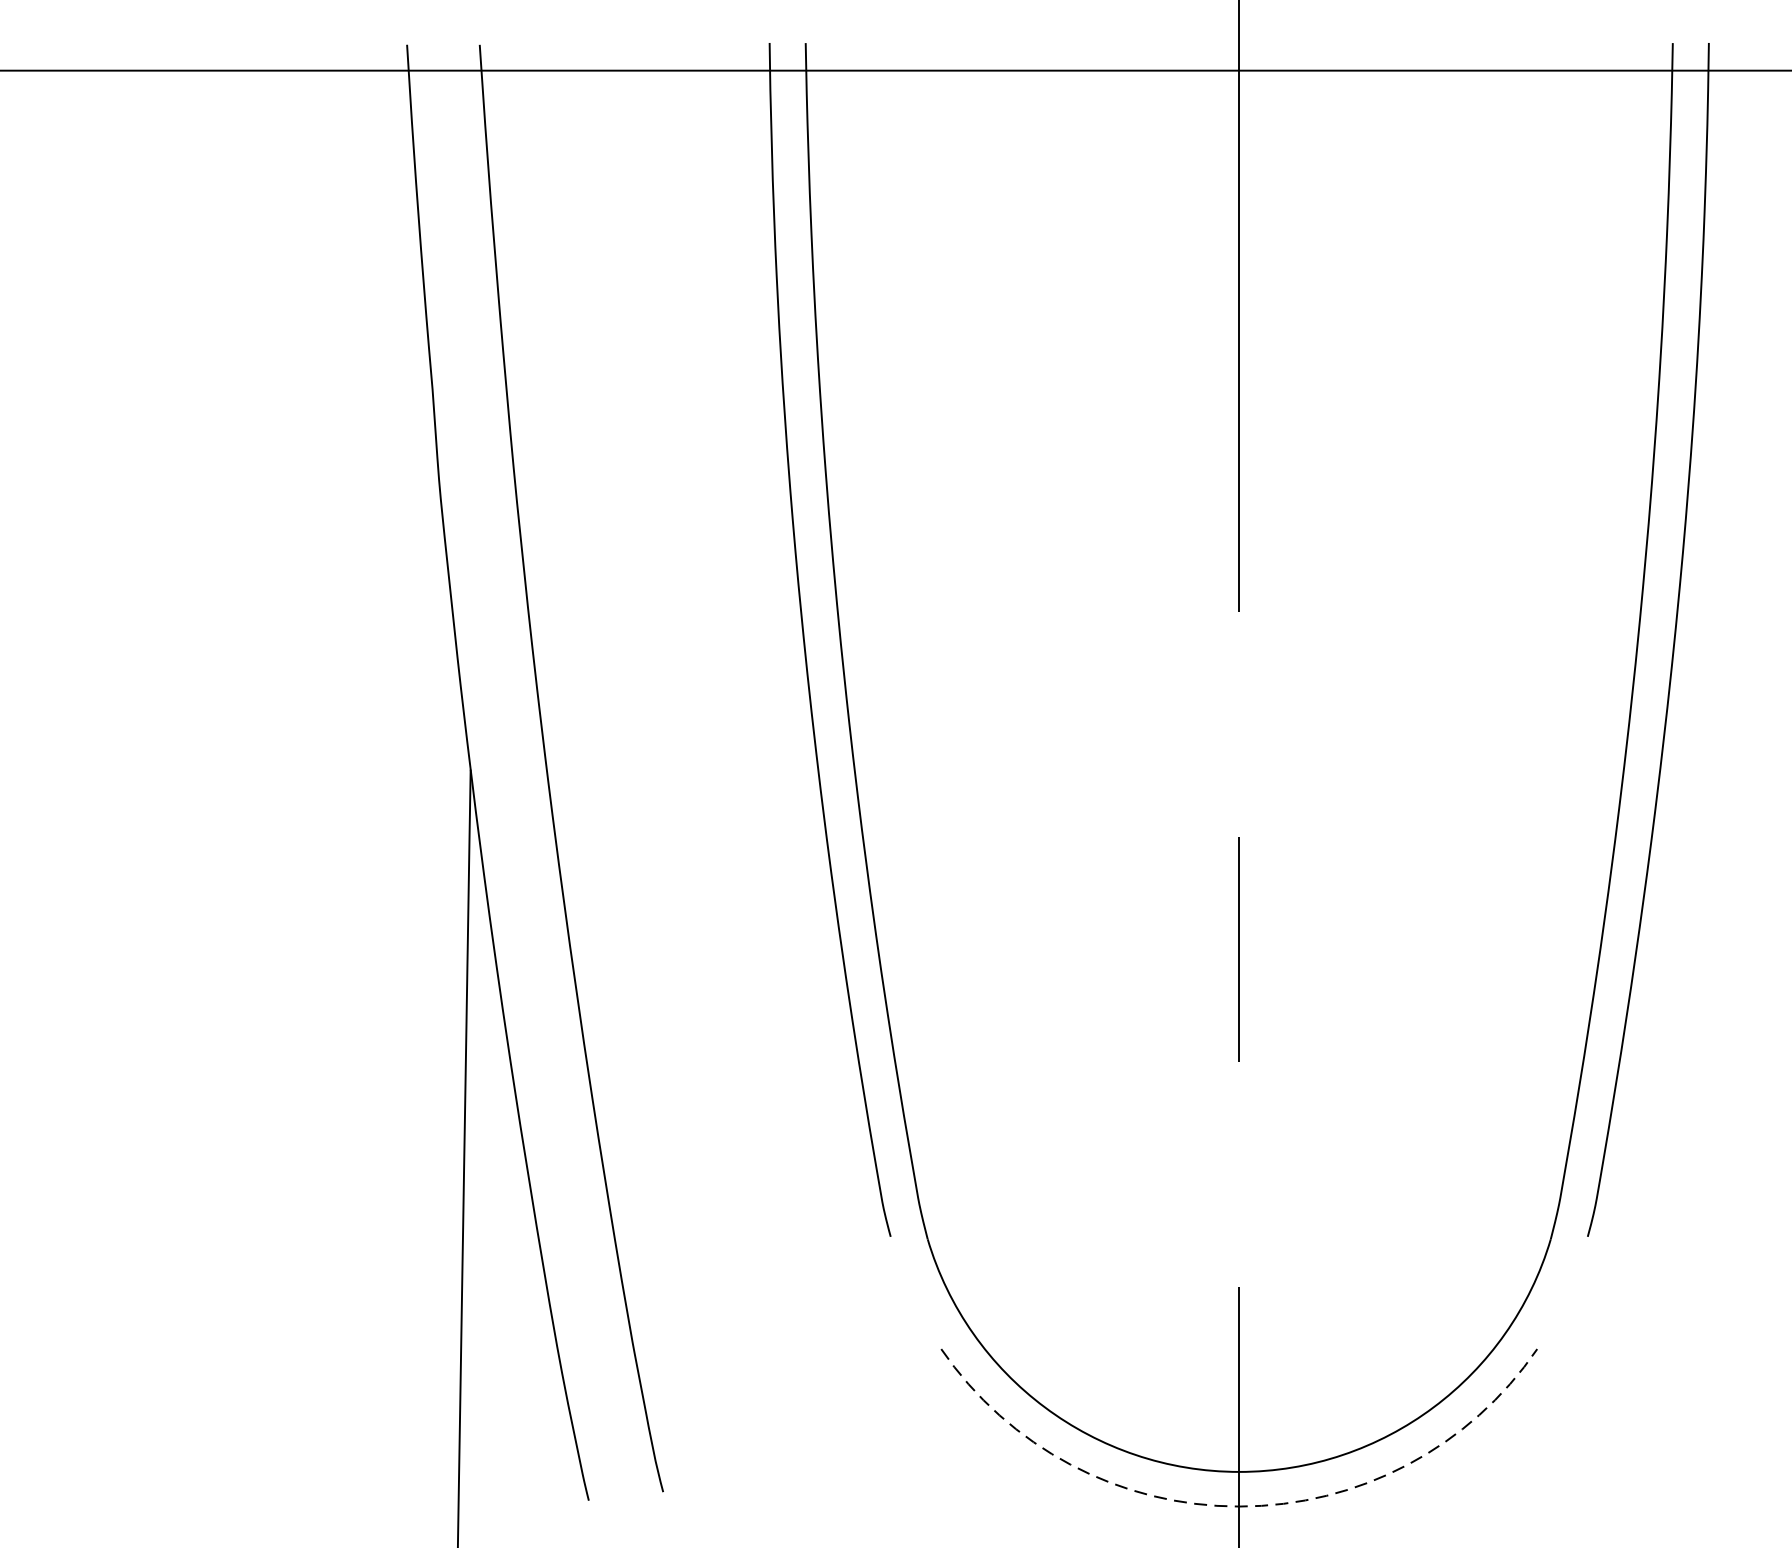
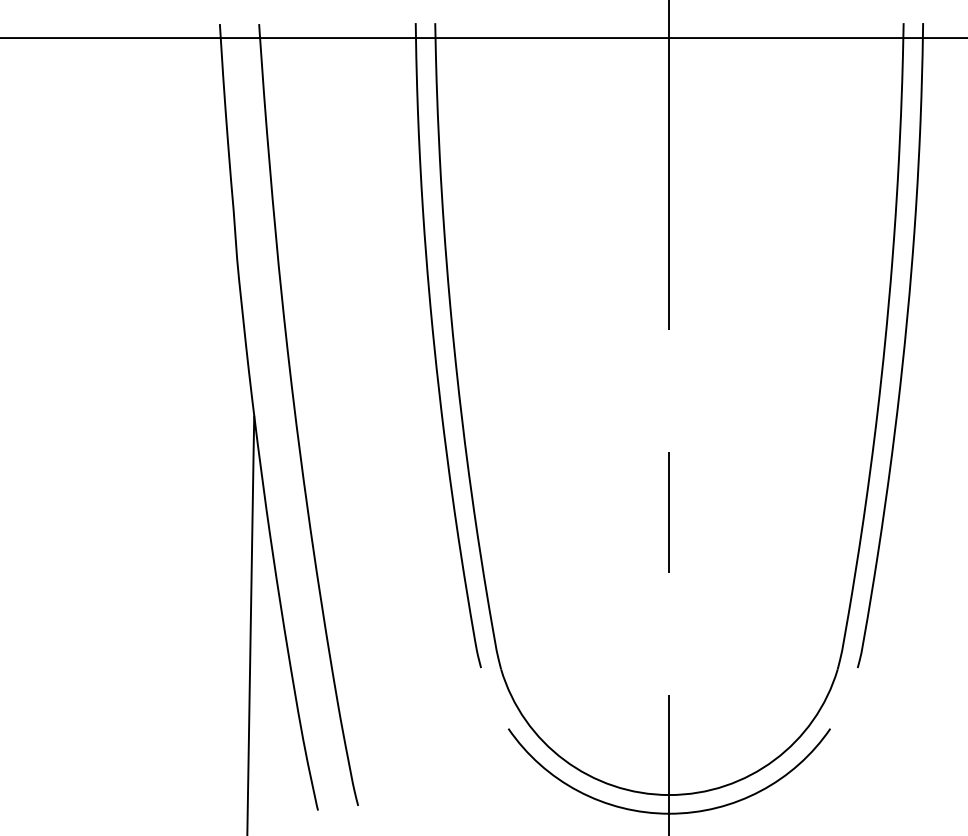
arc: (1239, 1506) -> (669, 813), dashed -> solid

